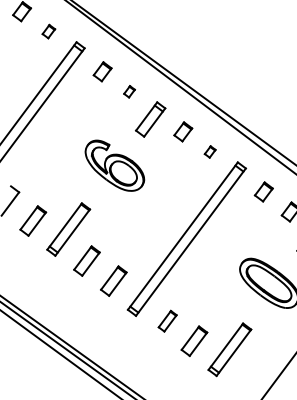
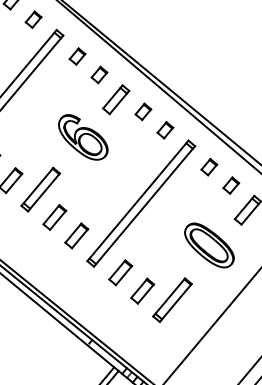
part: (48, 31) -> (33, 19), size x1.43
part: (129, 91) -> (99, 74), size x1.67
part: (210, 152) -> (165, 130), size x1.67
part: (167, 320) -> (120, 272), size x1.43

